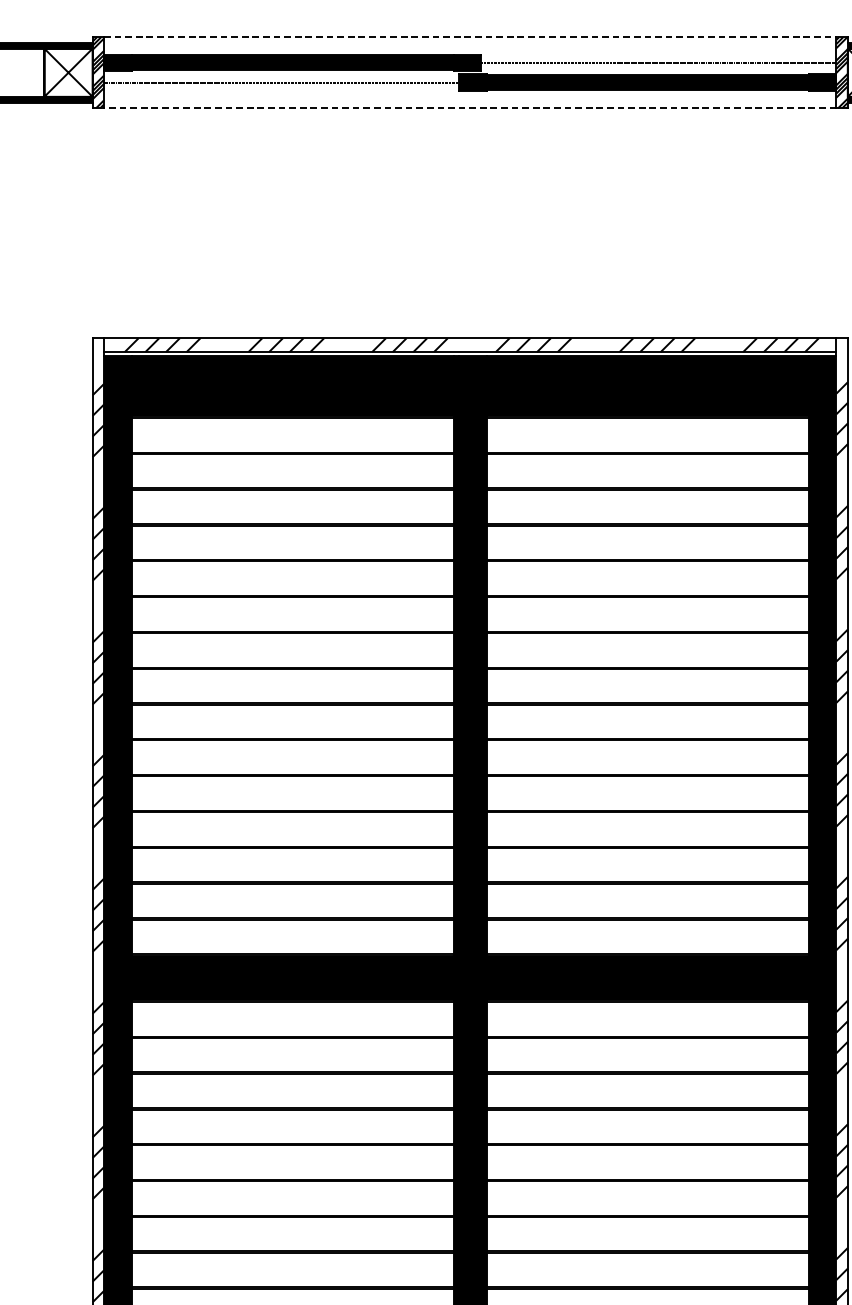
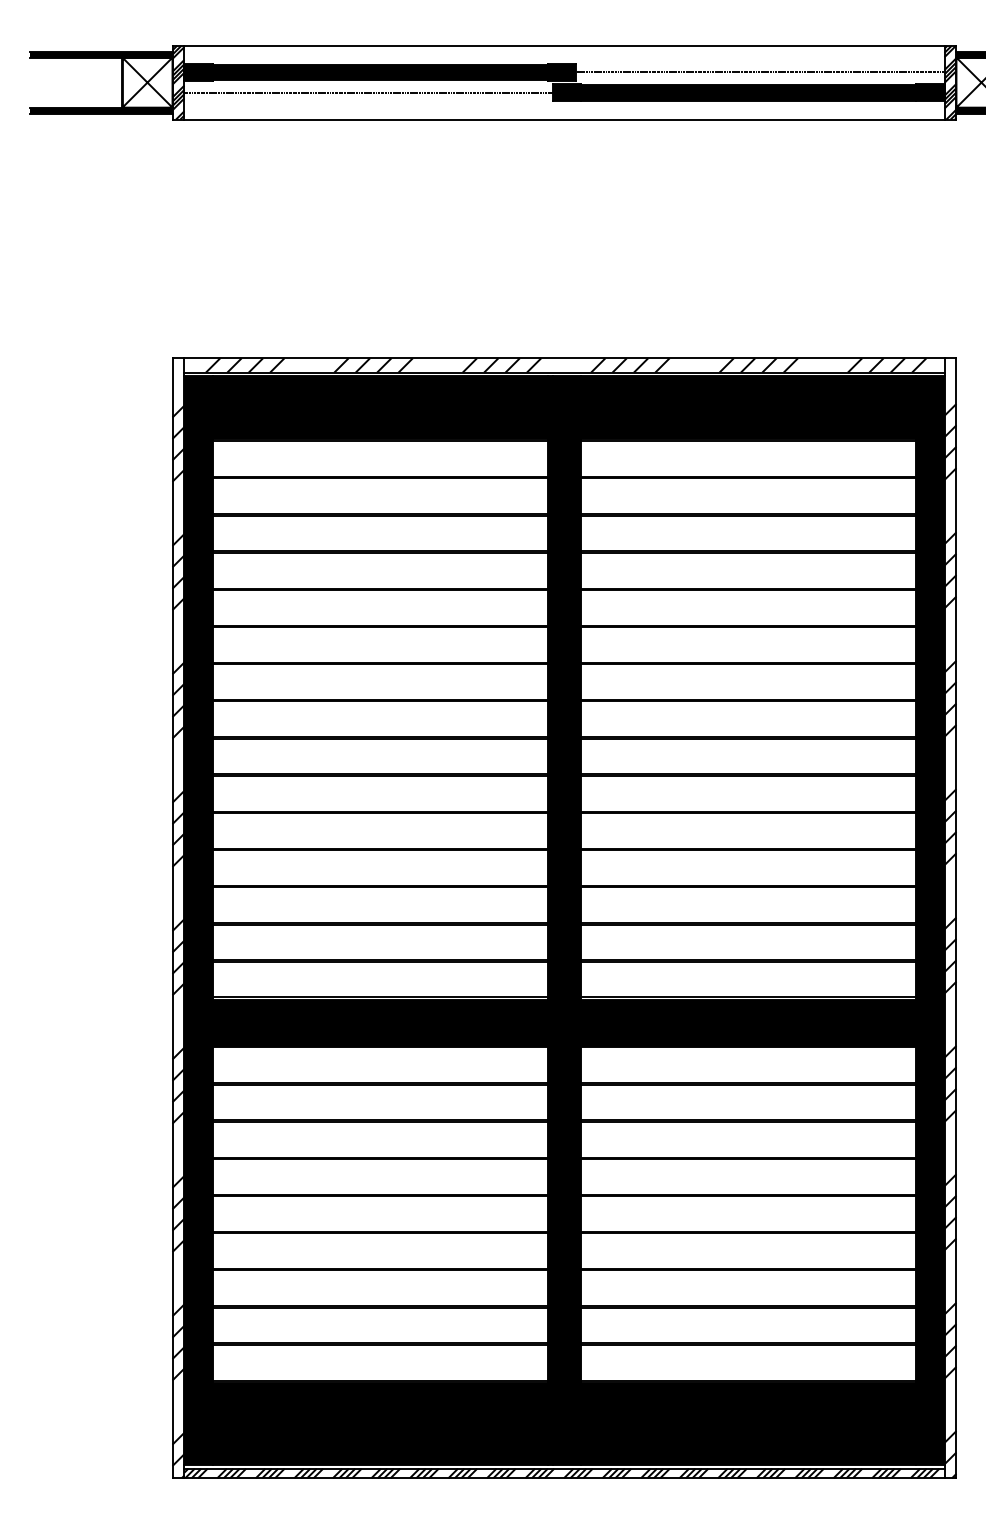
line: (470, 36) -> (564, 45), dashed -> solid
line: (469, 108) -> (563, 119), dashed -> solid

